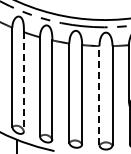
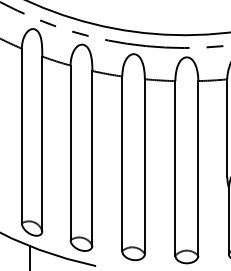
line: (23, 81) -> (41, 143), dashed -> solid
line: (99, 95) -> (175, 168), dashed -> solid

